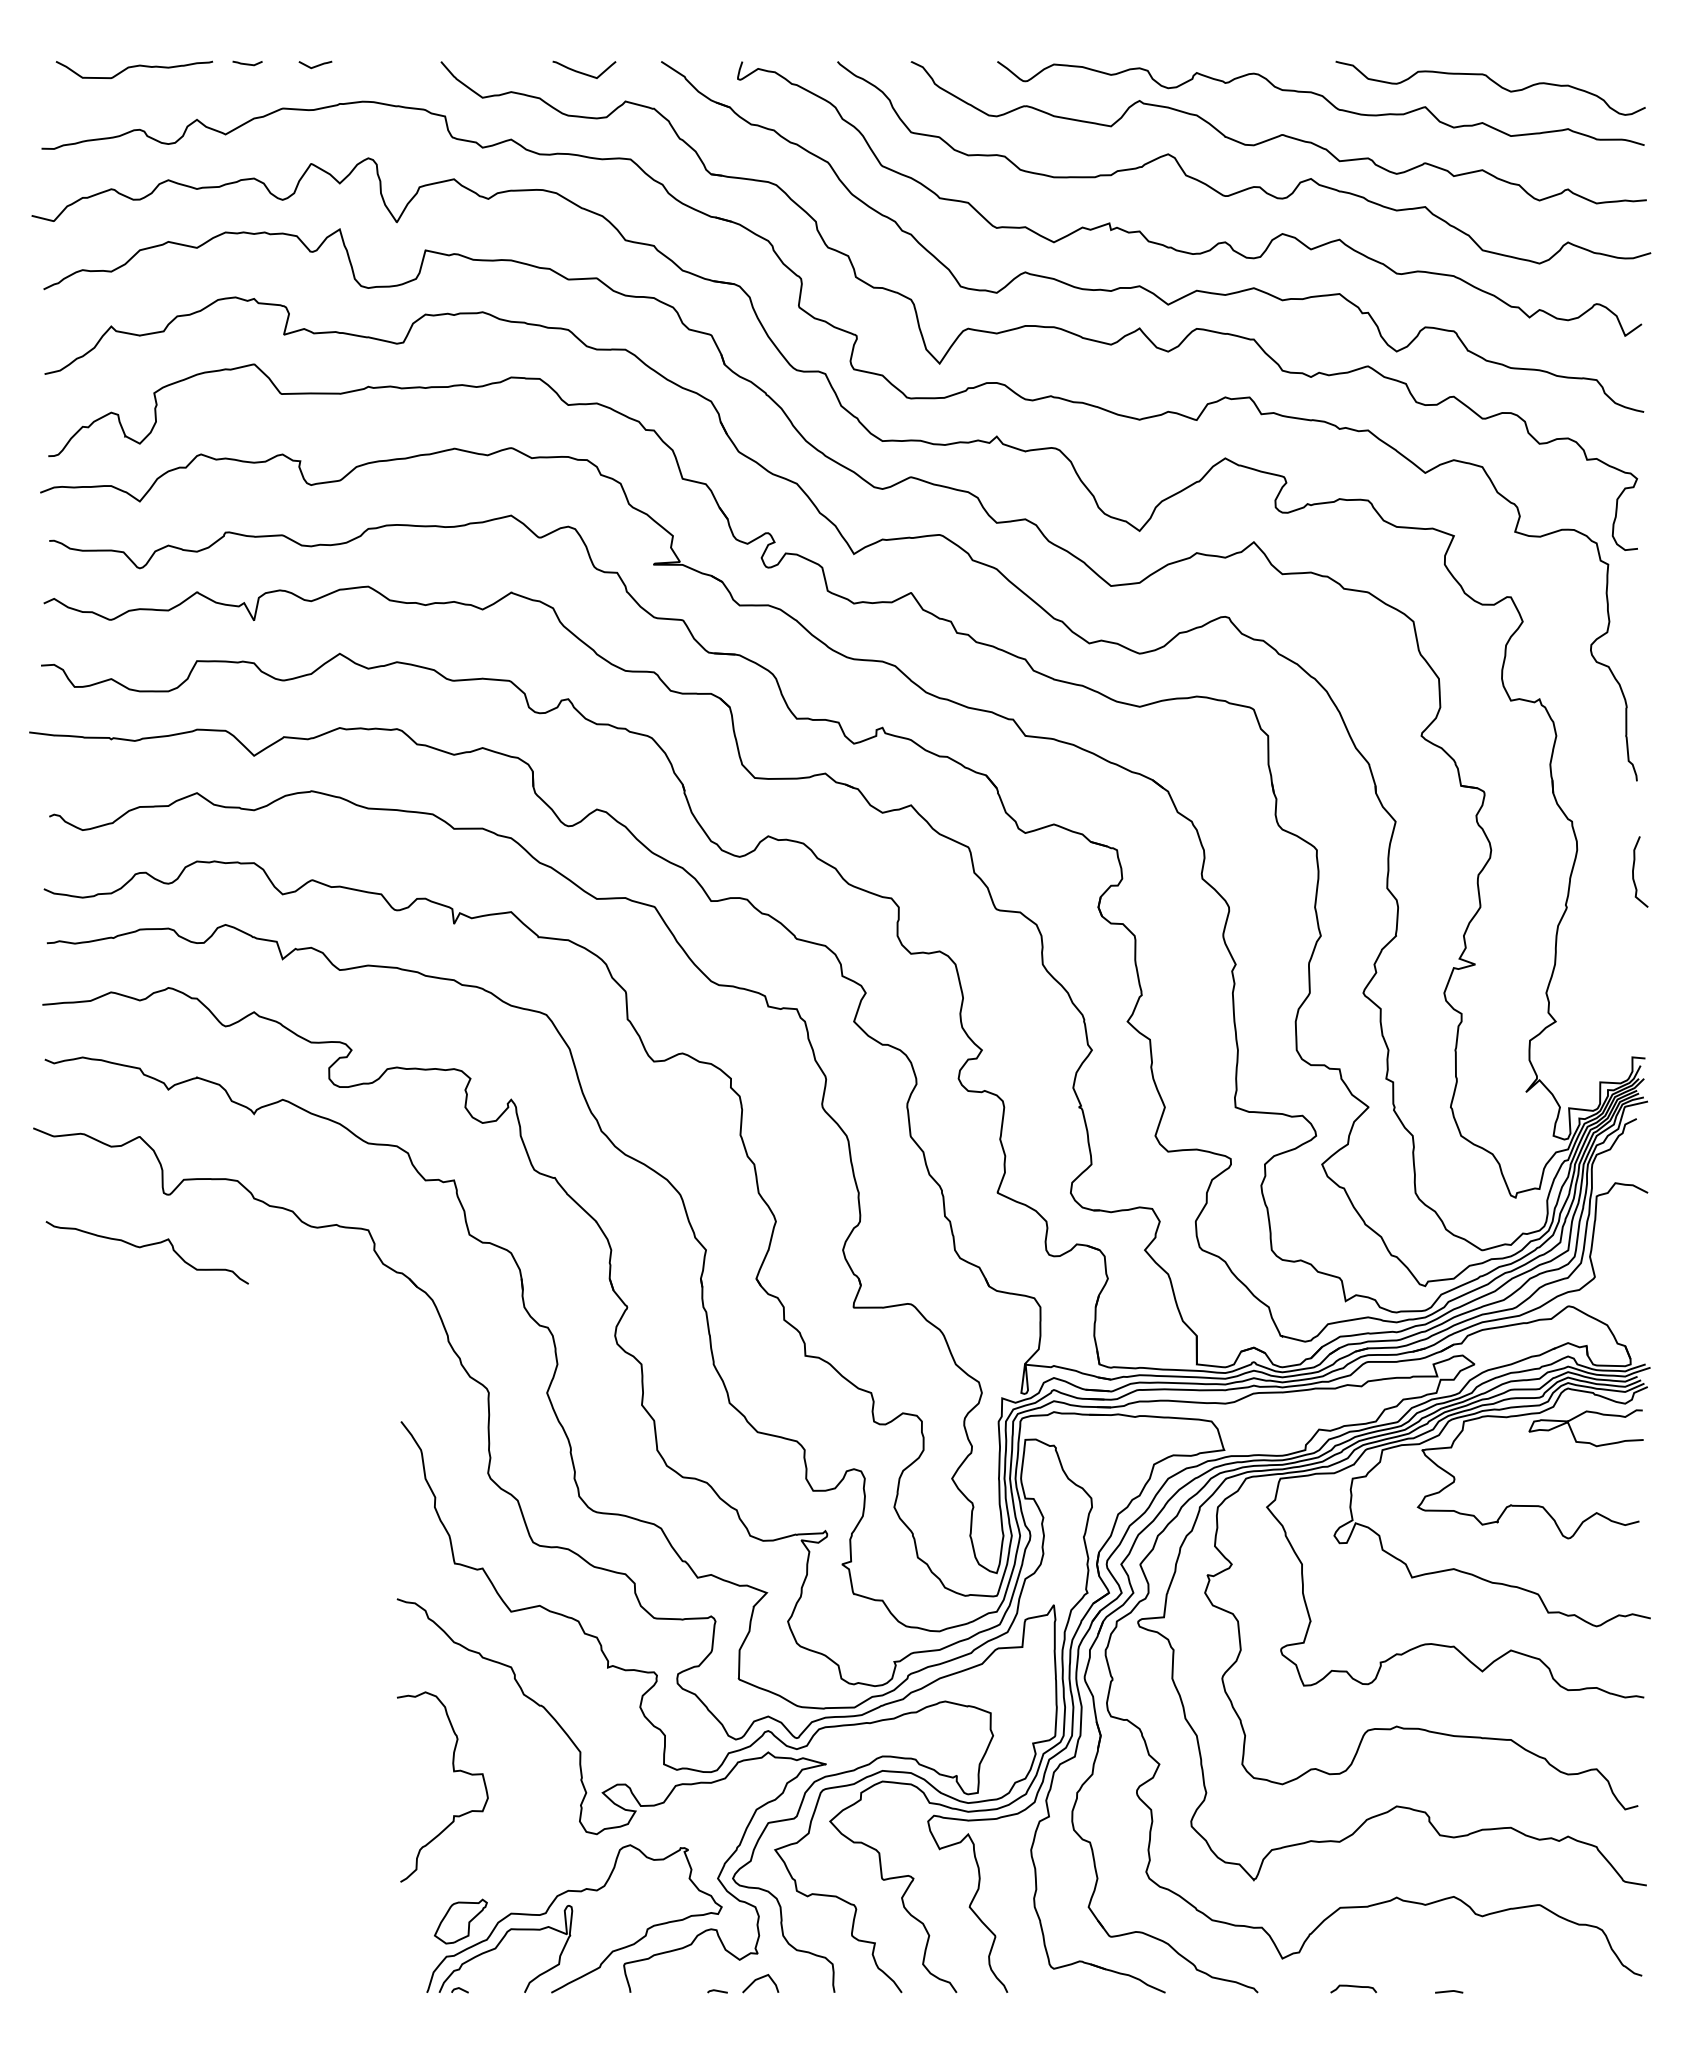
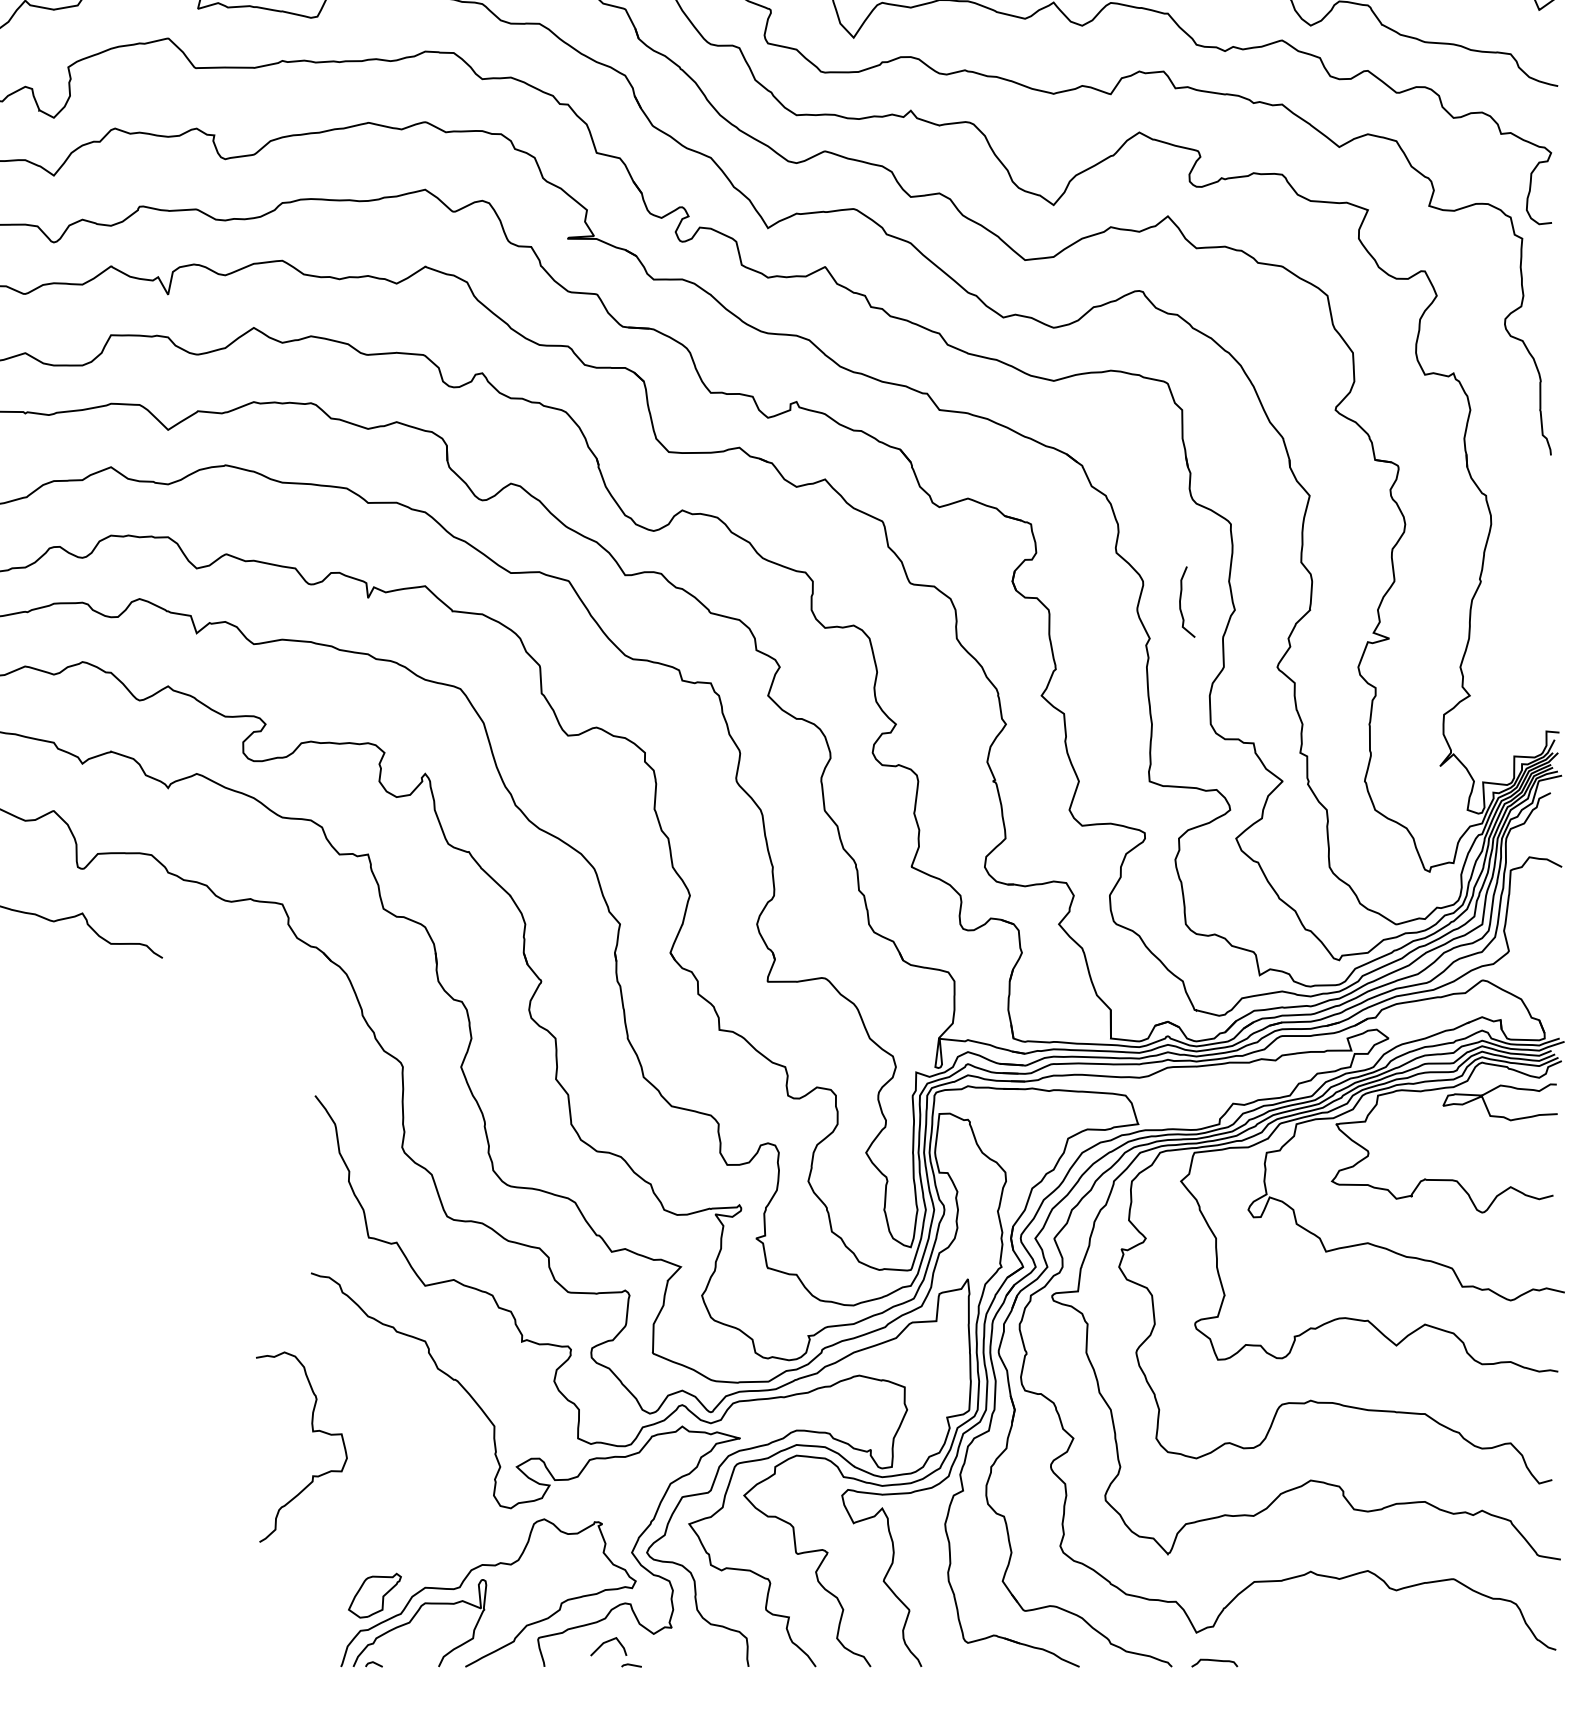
curve: (1634, 869) -> (1181, 599), moved
curve: (453, 1772) -> (312, 1432), moved
line: (759, 1979) -> (607, 1642), moved
curve: (1353, 1987) -> (1214, 1661), moved
line: (1449, 1991) -> (1363, 1665), removed

